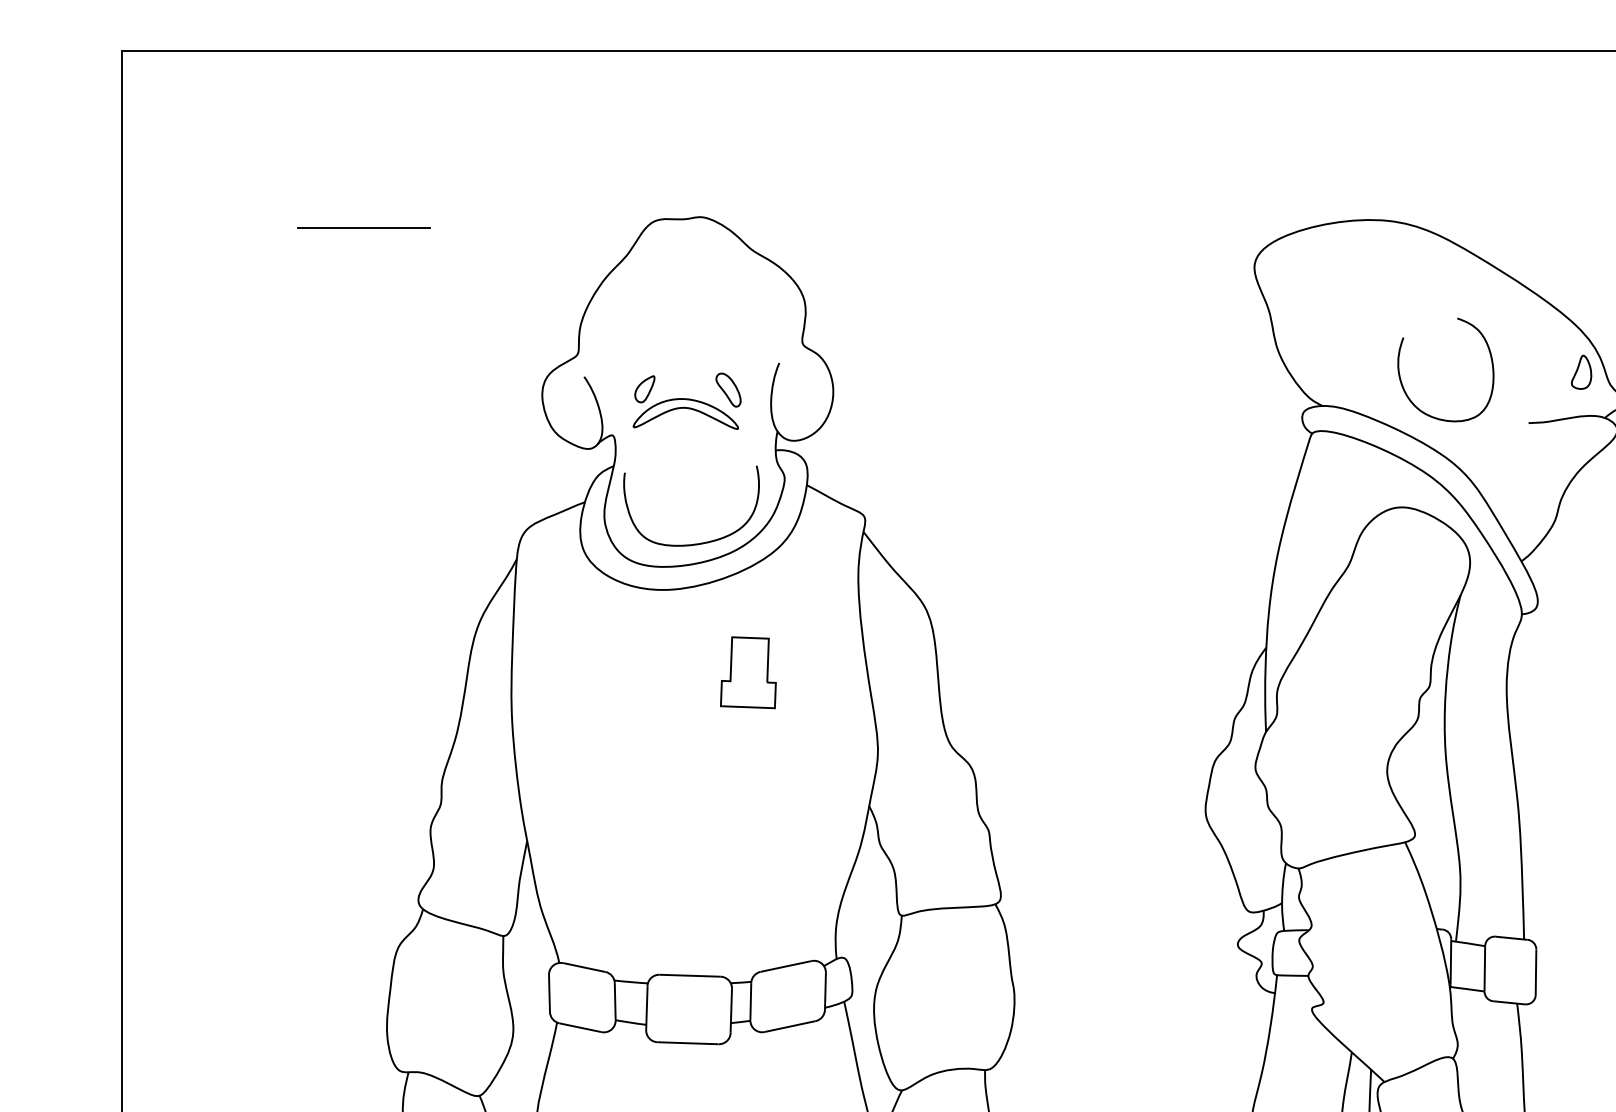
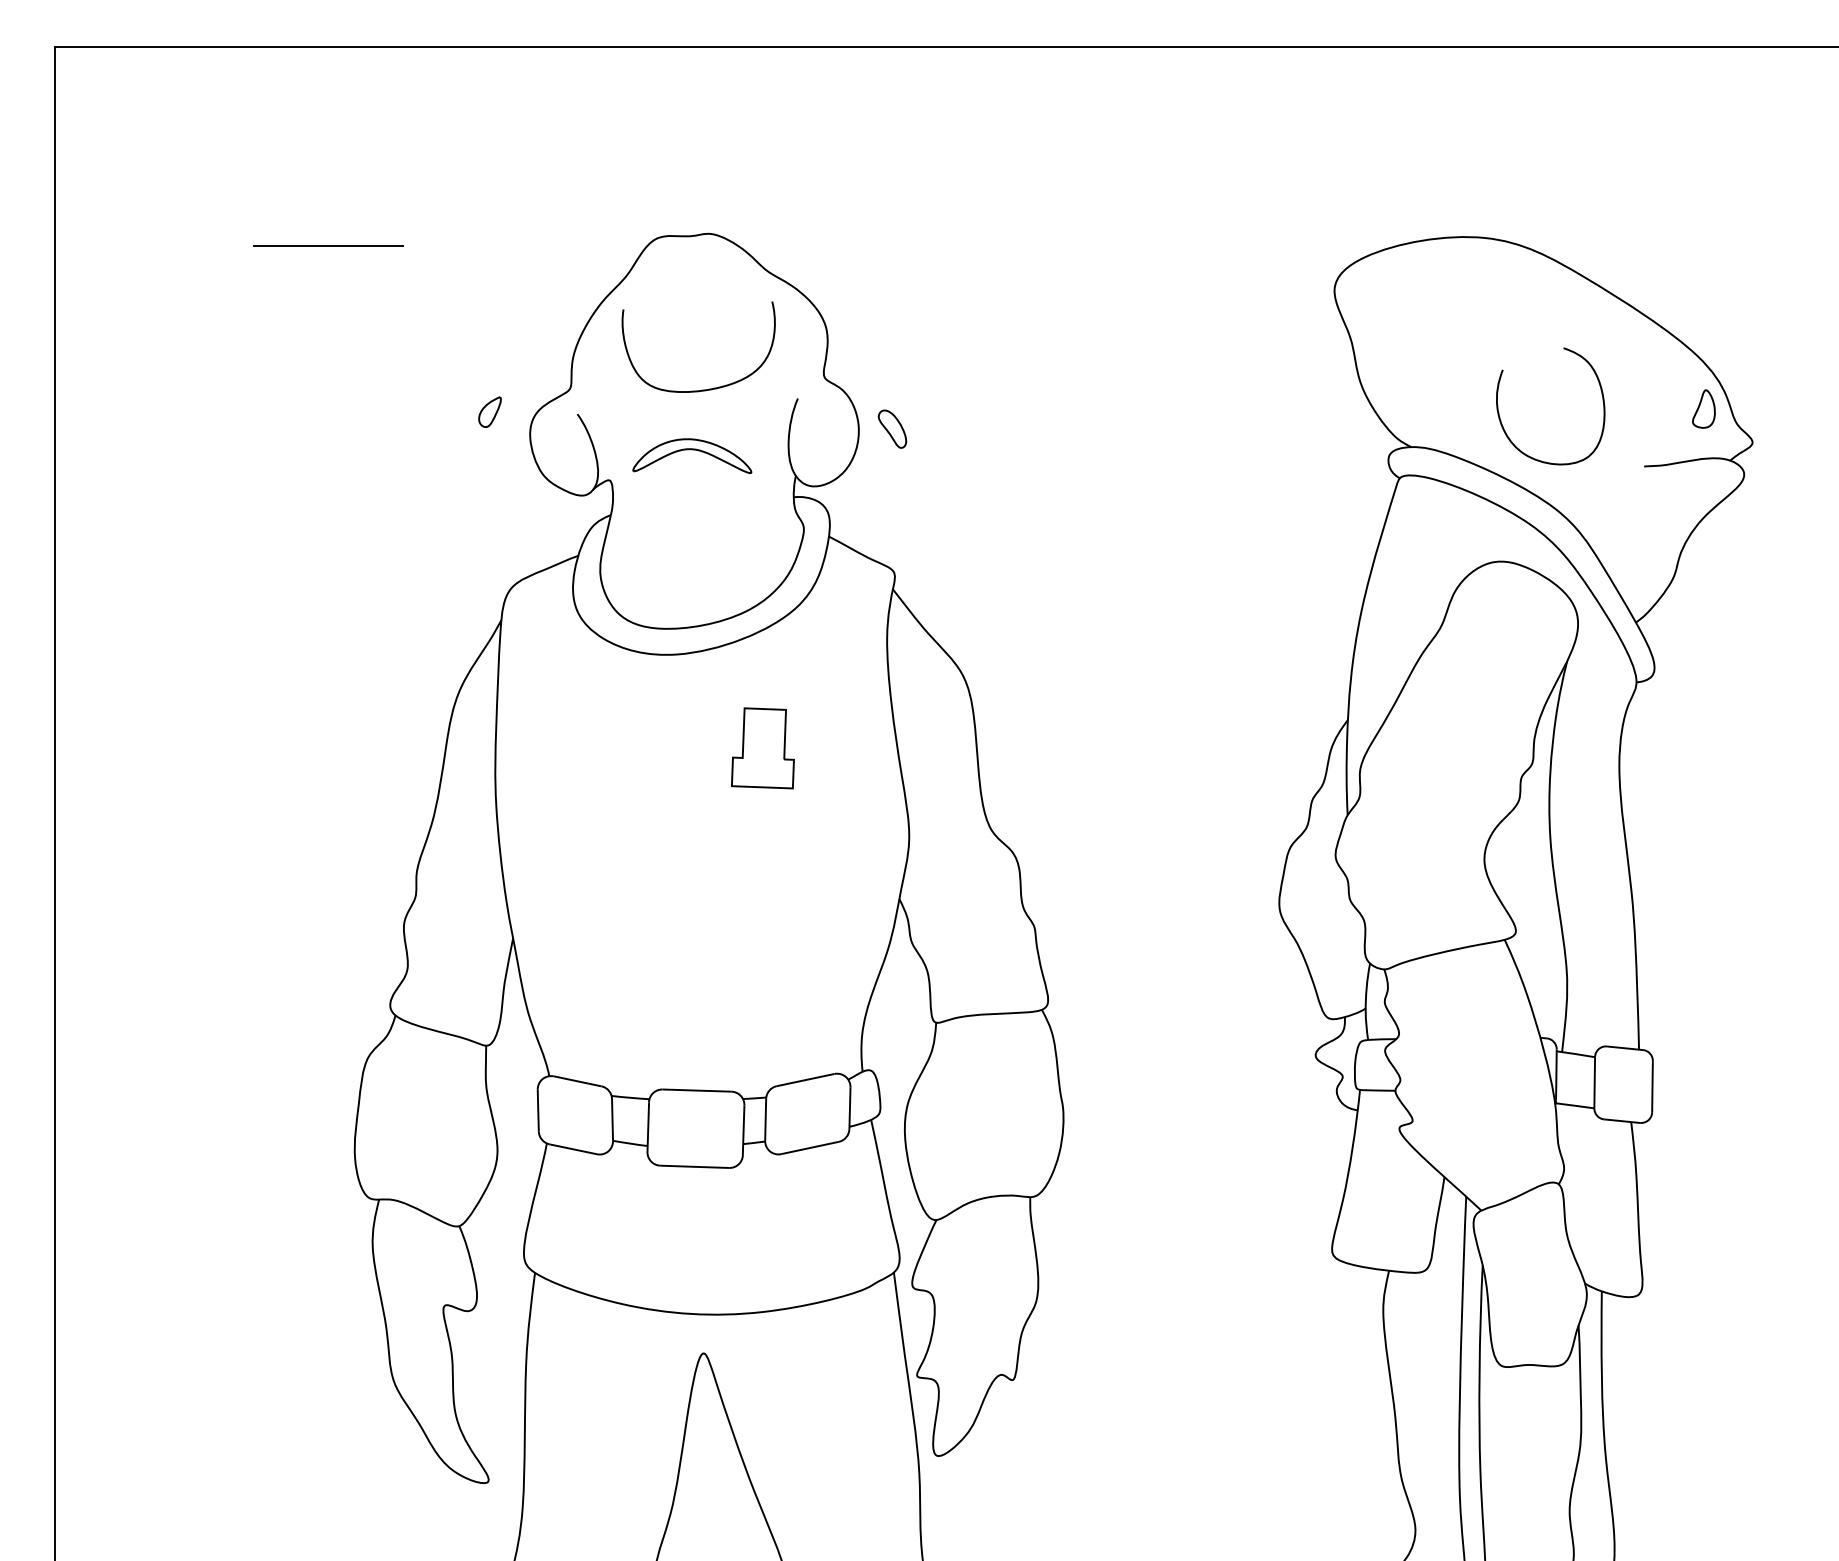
part: (644, 388) -> (489, 411), moved
part: (728, 389) -> (892, 428), moved
curve: (694, 543) -> (701, 389), moved

